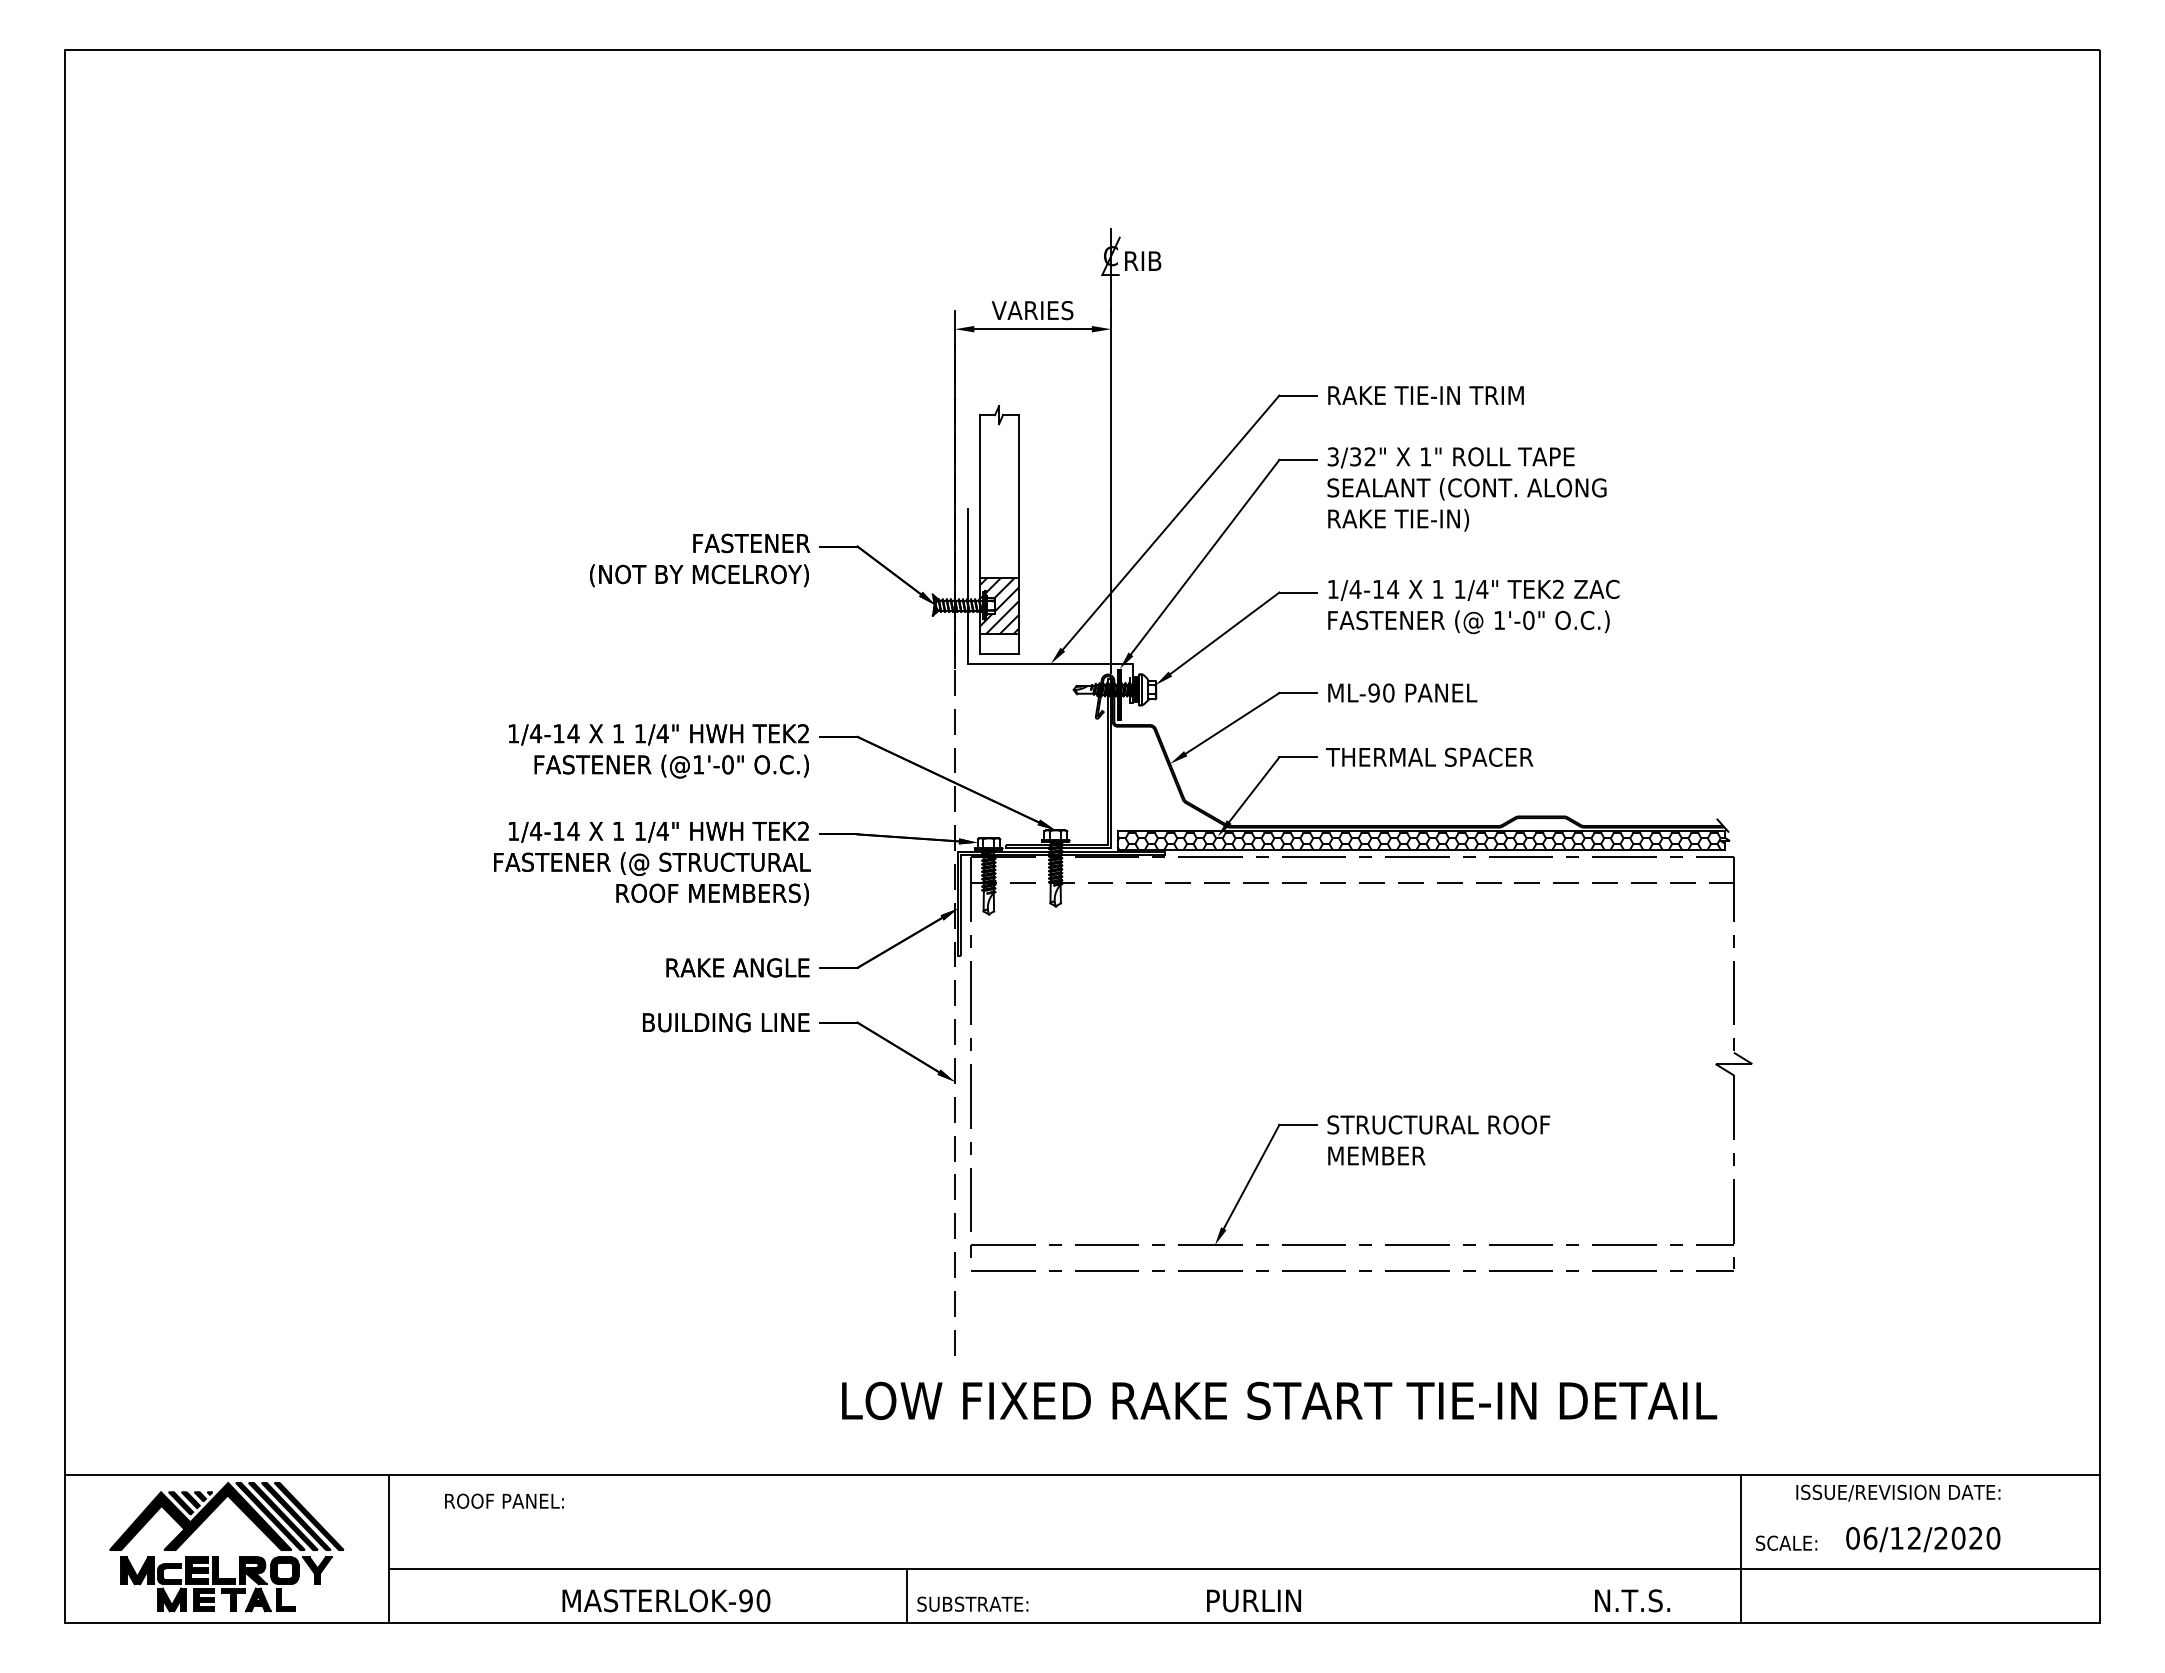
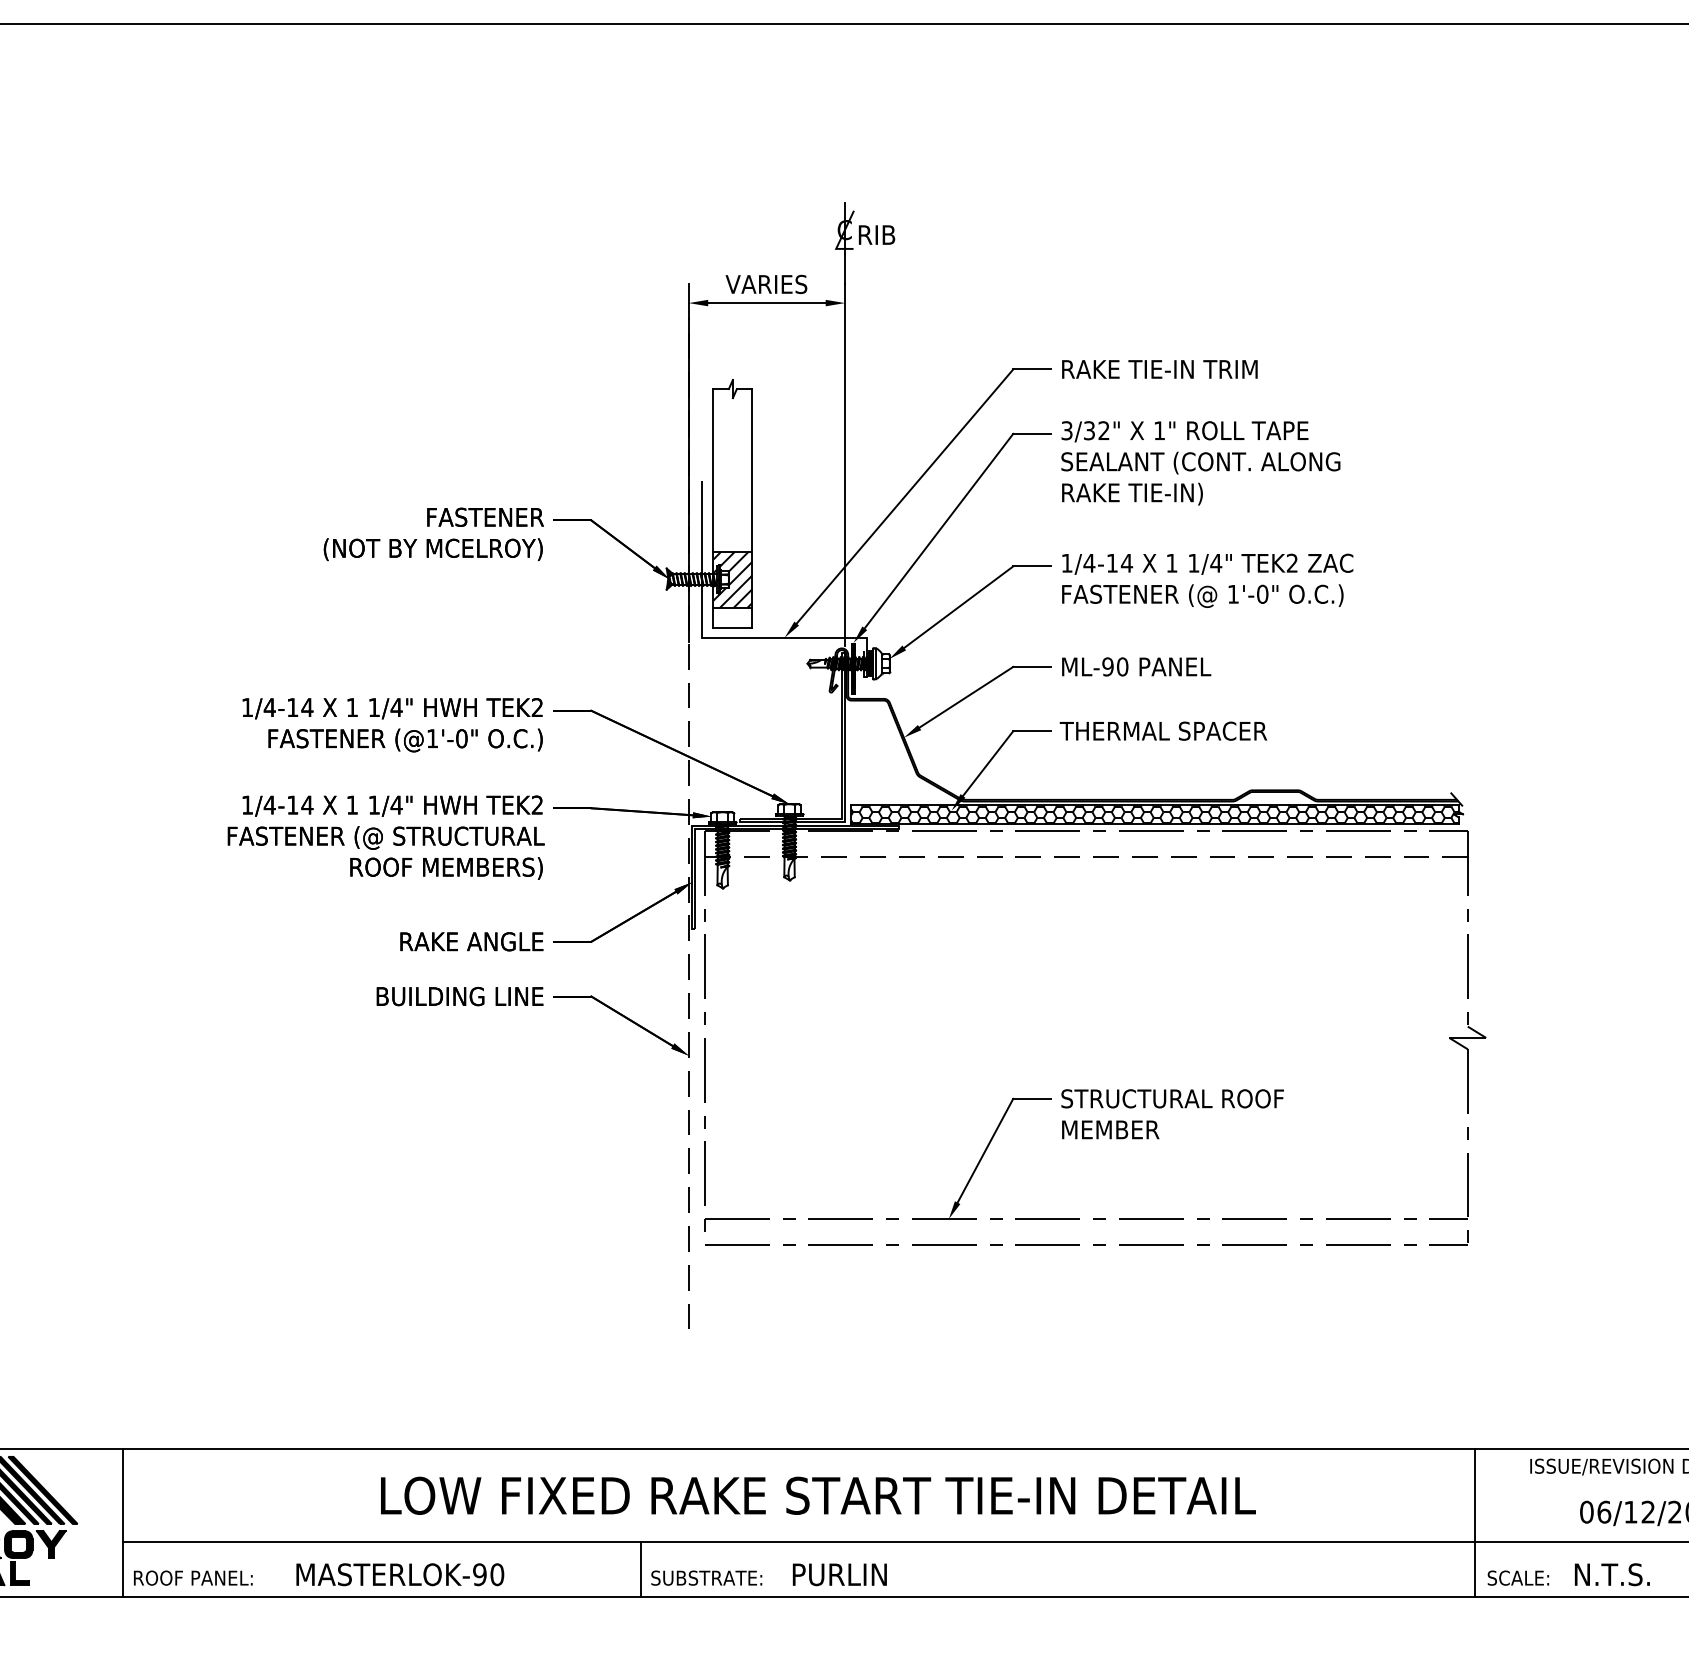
text: (1279, 1400) -> (818, 1495), moved
text: (504, 1500) -> (193, 1577), moved
text: (1786, 1542) -> (1518, 1577), moved
text: (1253, 1600) -> (839, 1574), moved
text: (1632, 1600) -> (1612, 1574), moved

